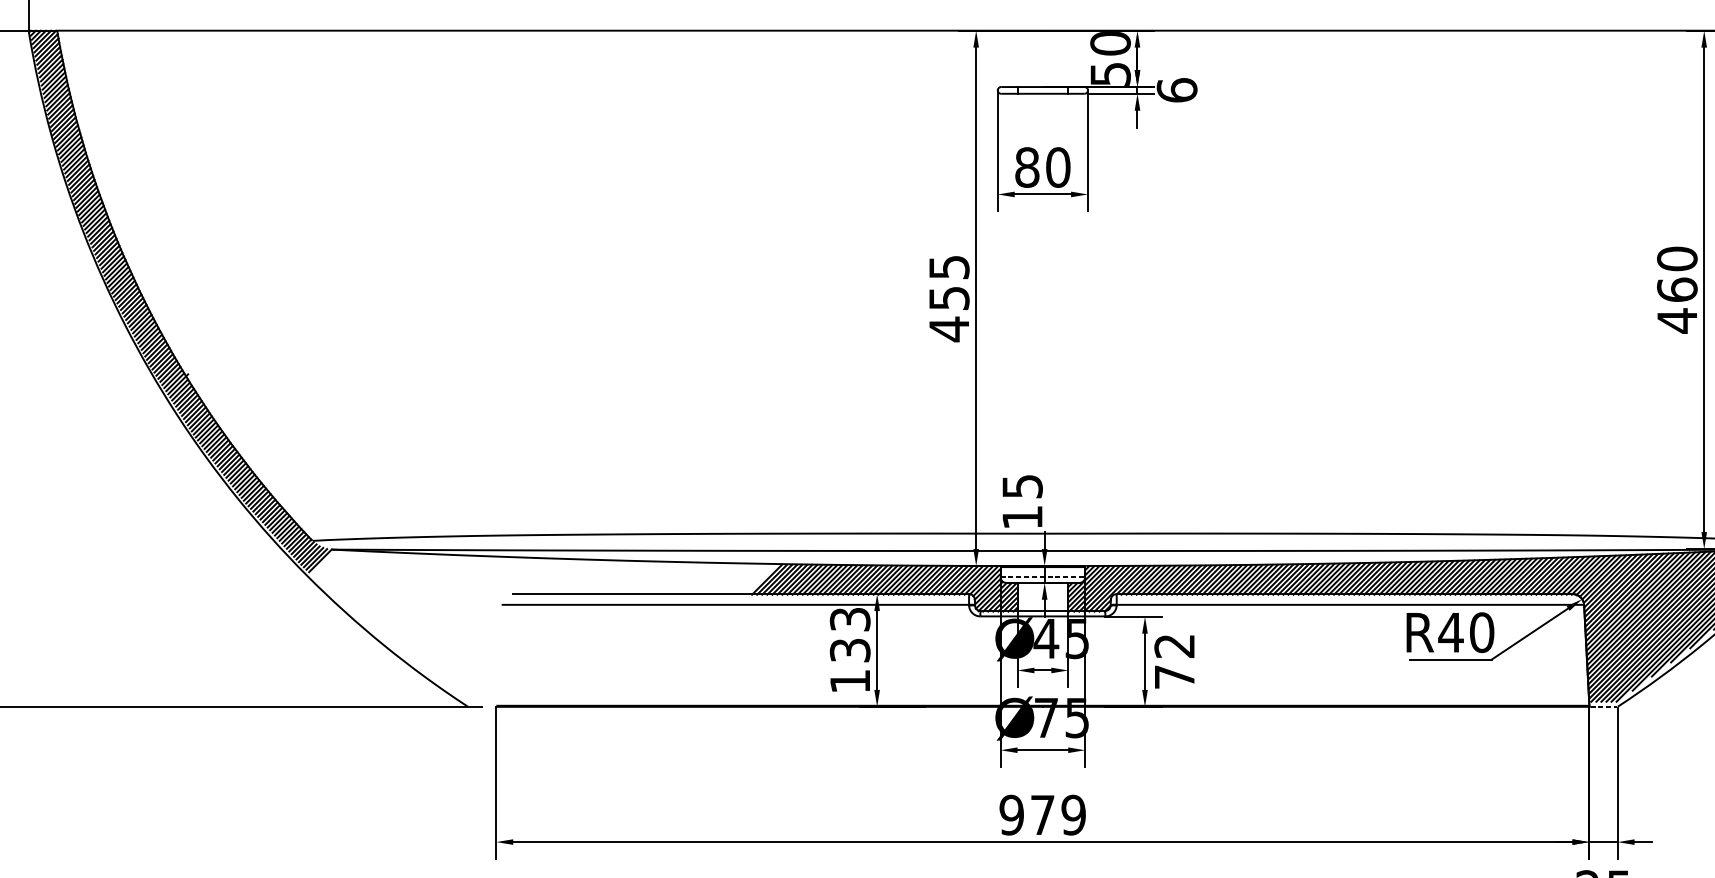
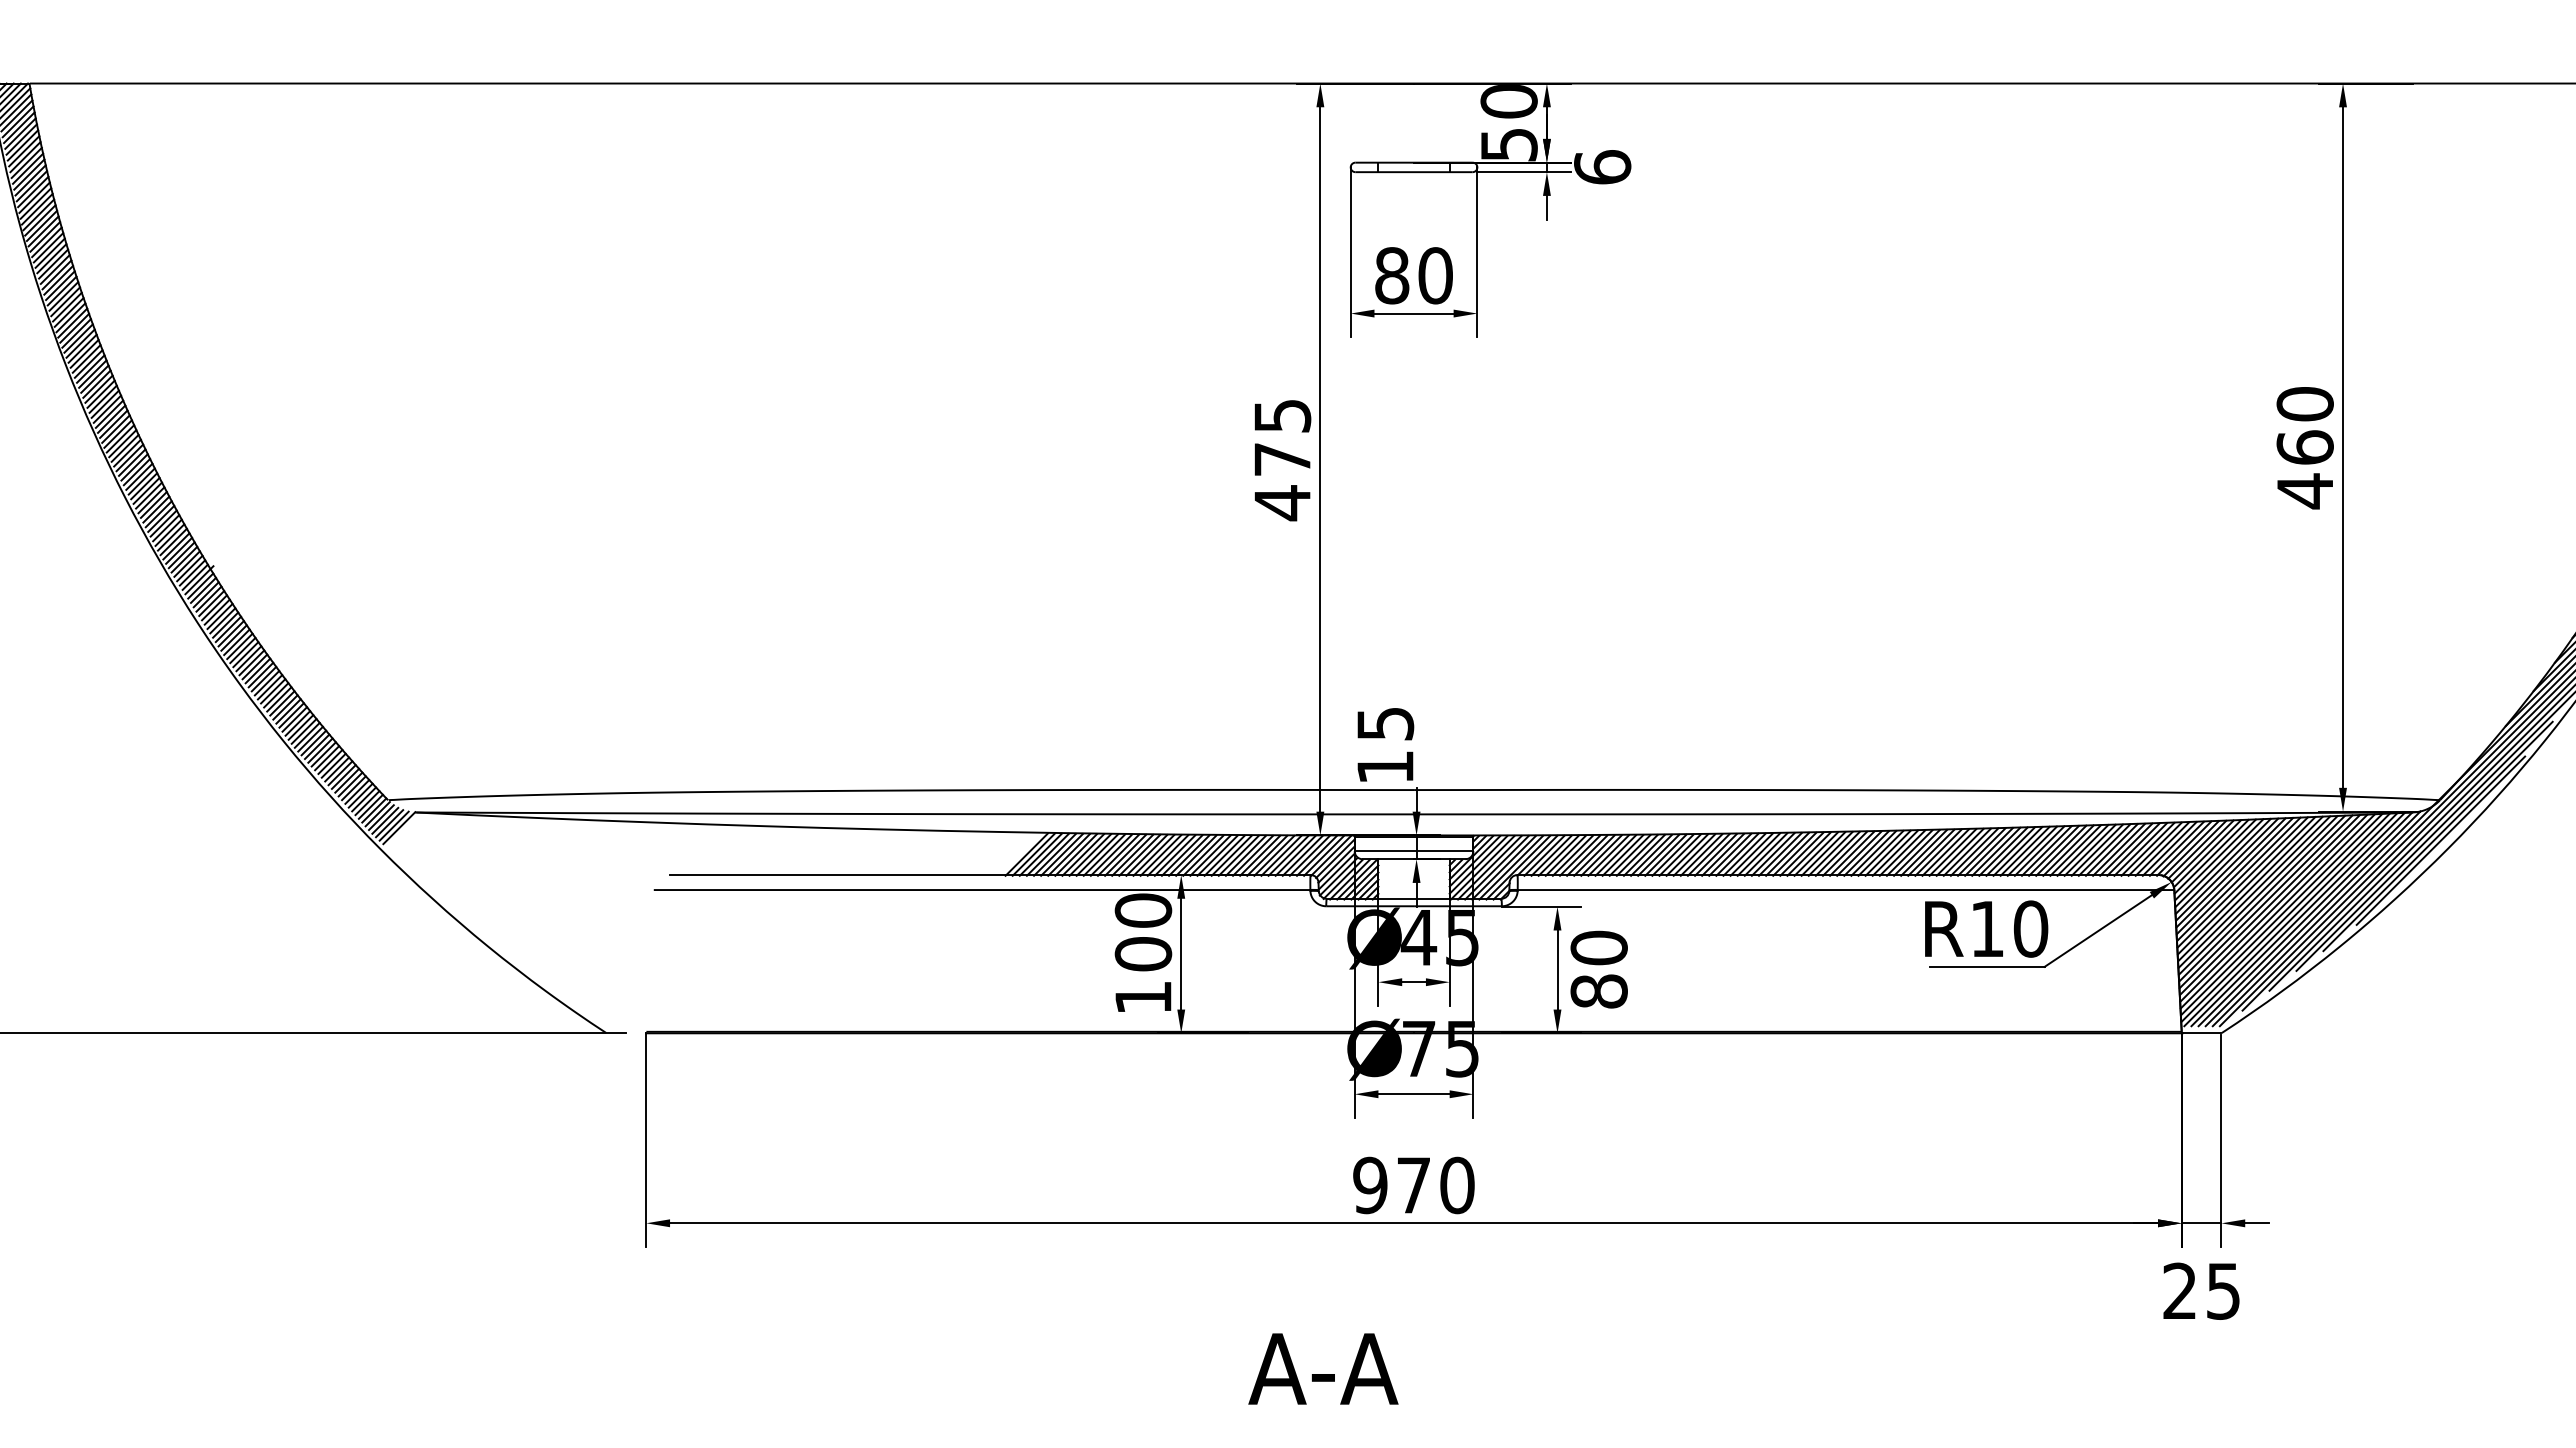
text: (949, 298) -> (1282, 459), 455 -> 475
line: (1043, 577) -> (1414, 851), dashed -> solid
text: (1451, 632) -> (1987, 928), R40 -> R10
text: (850, 635) -> (1143, 932), 133 -> 100
text: (1174, 661) -> (1598, 969), 72 -> 80
line: (1604, 706) -> (2202, 1033), dashed -> solid
text: (1073, 815) -> (1457, 1185), 979 -> 970

